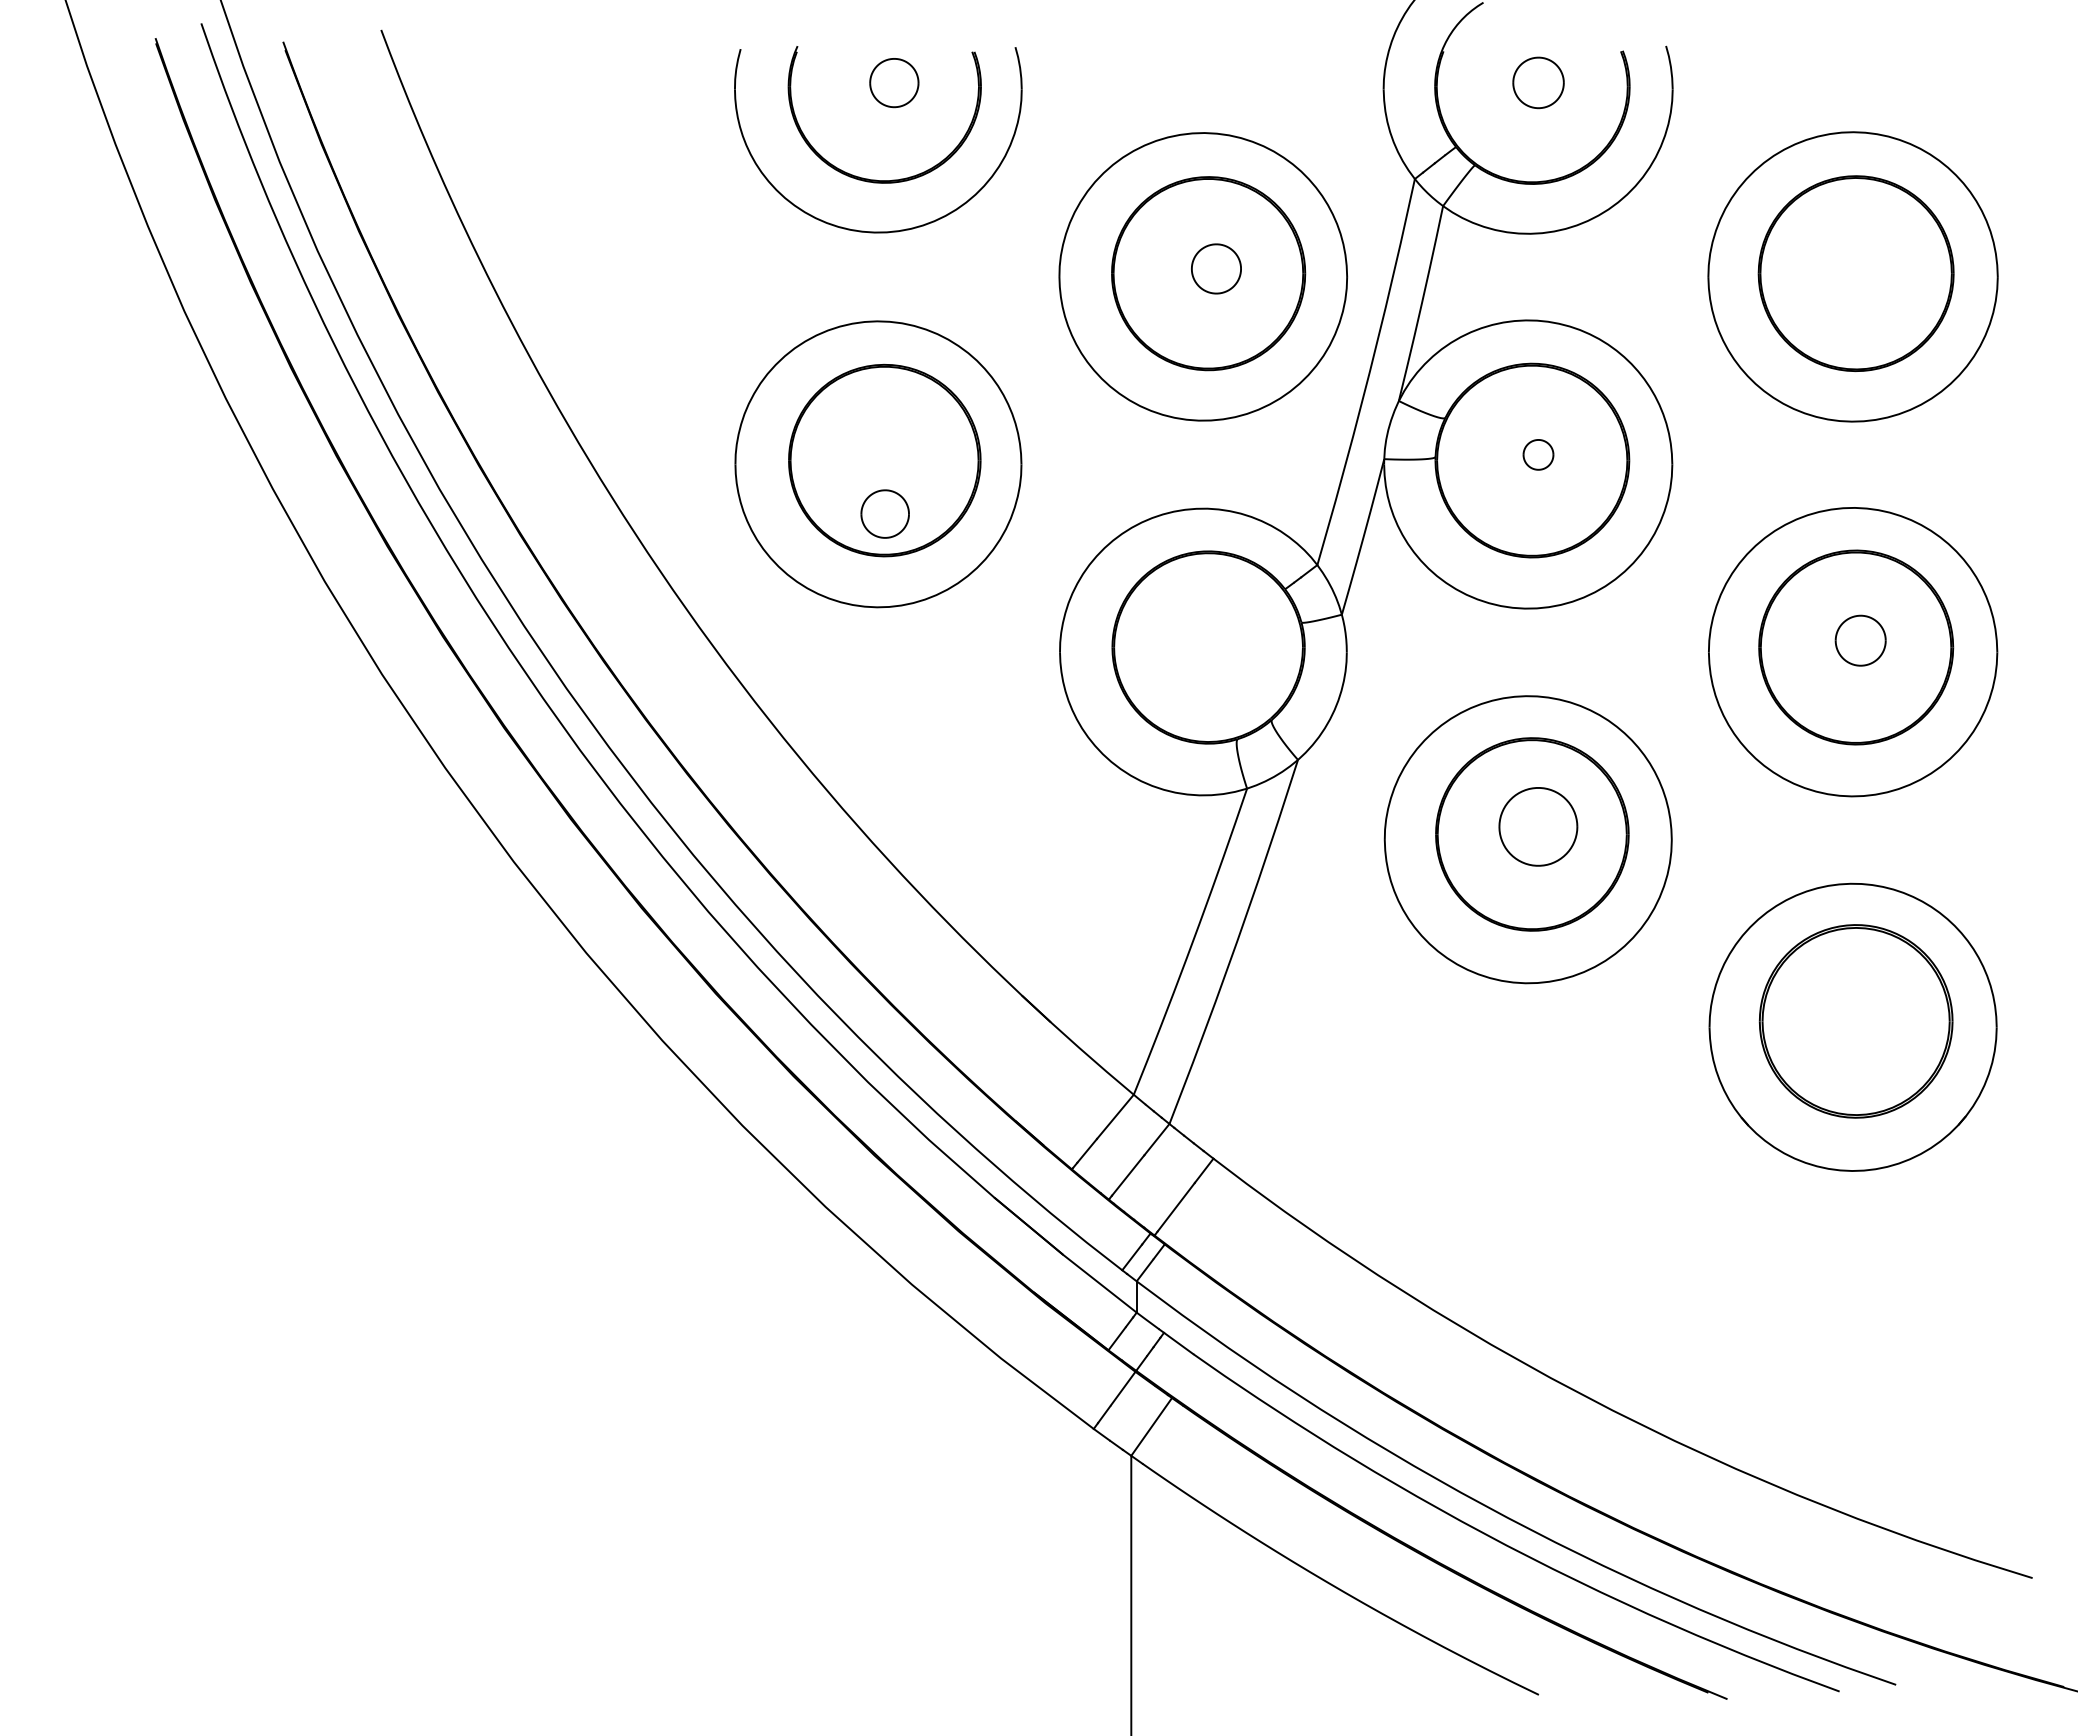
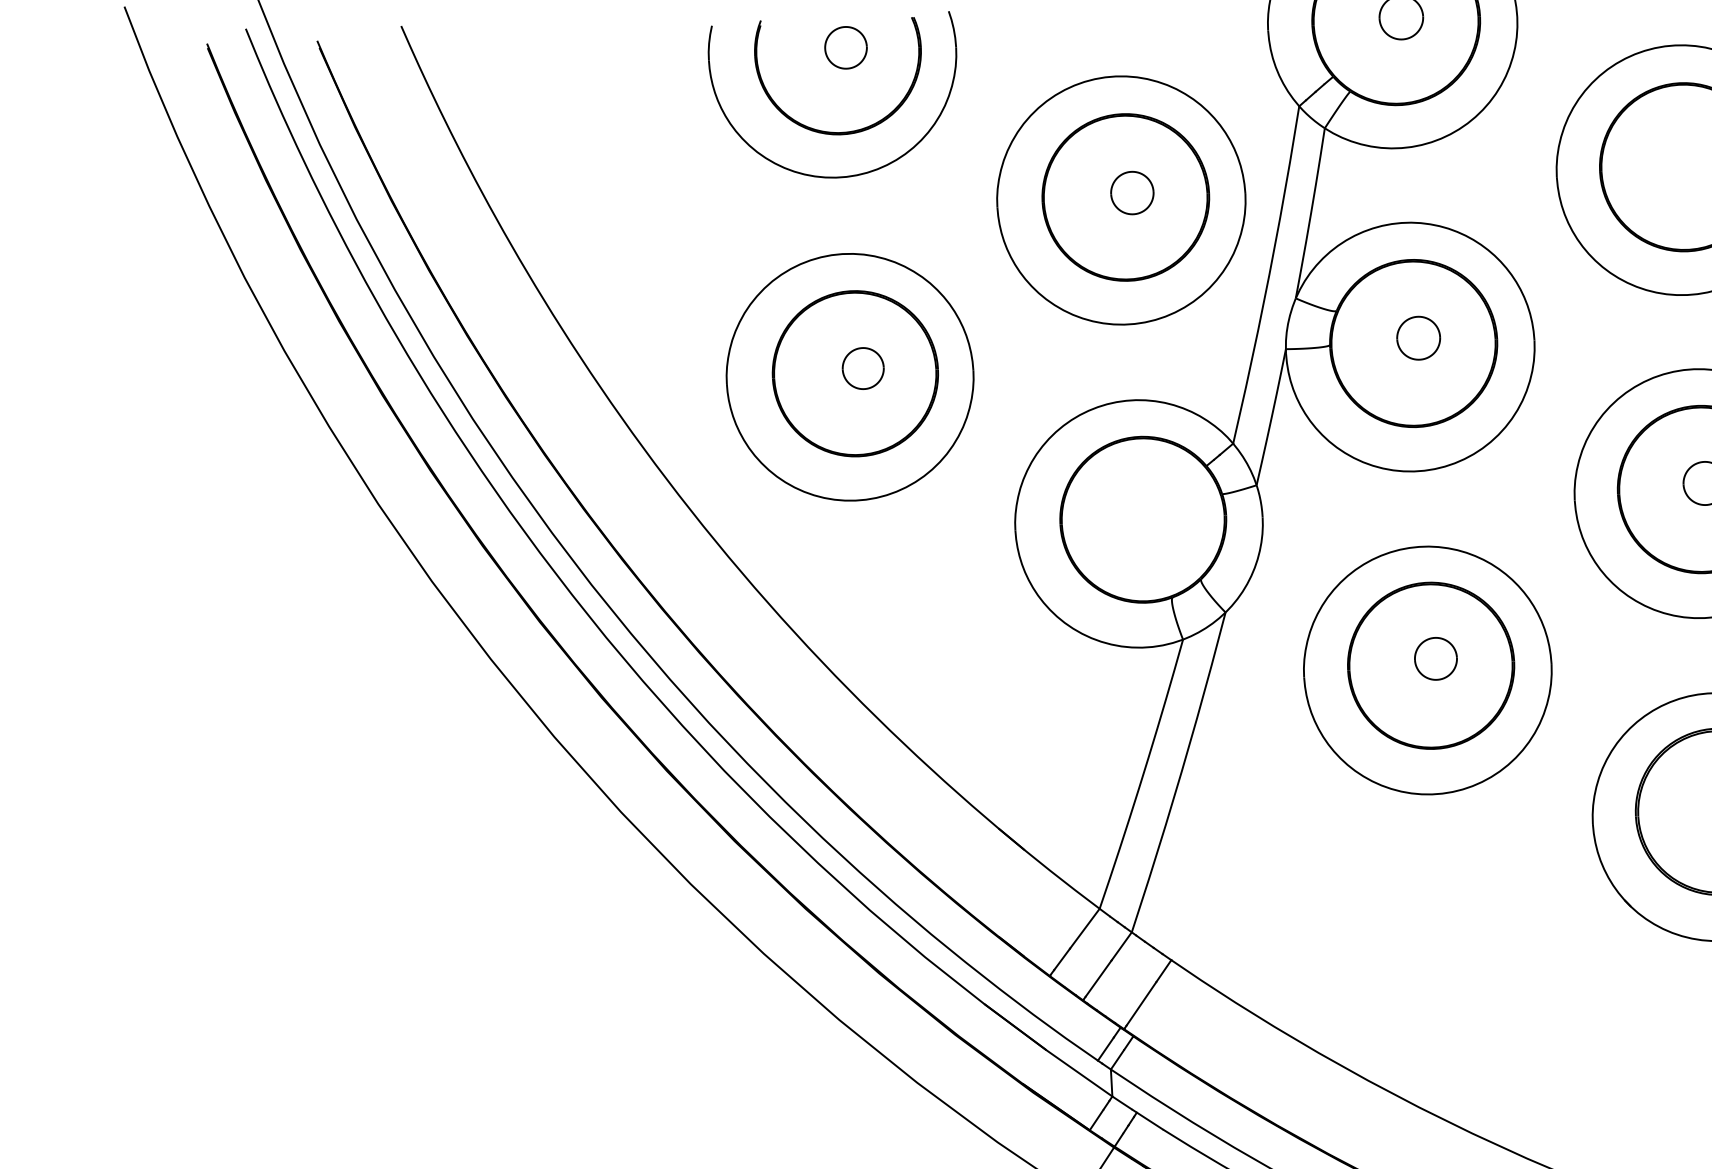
part: (1538, 454) -> (1418, 337), size x1.67
part: (884, 513) -> (862, 368), moved
part: (1538, 826) -> (1436, 658), size x0.62

